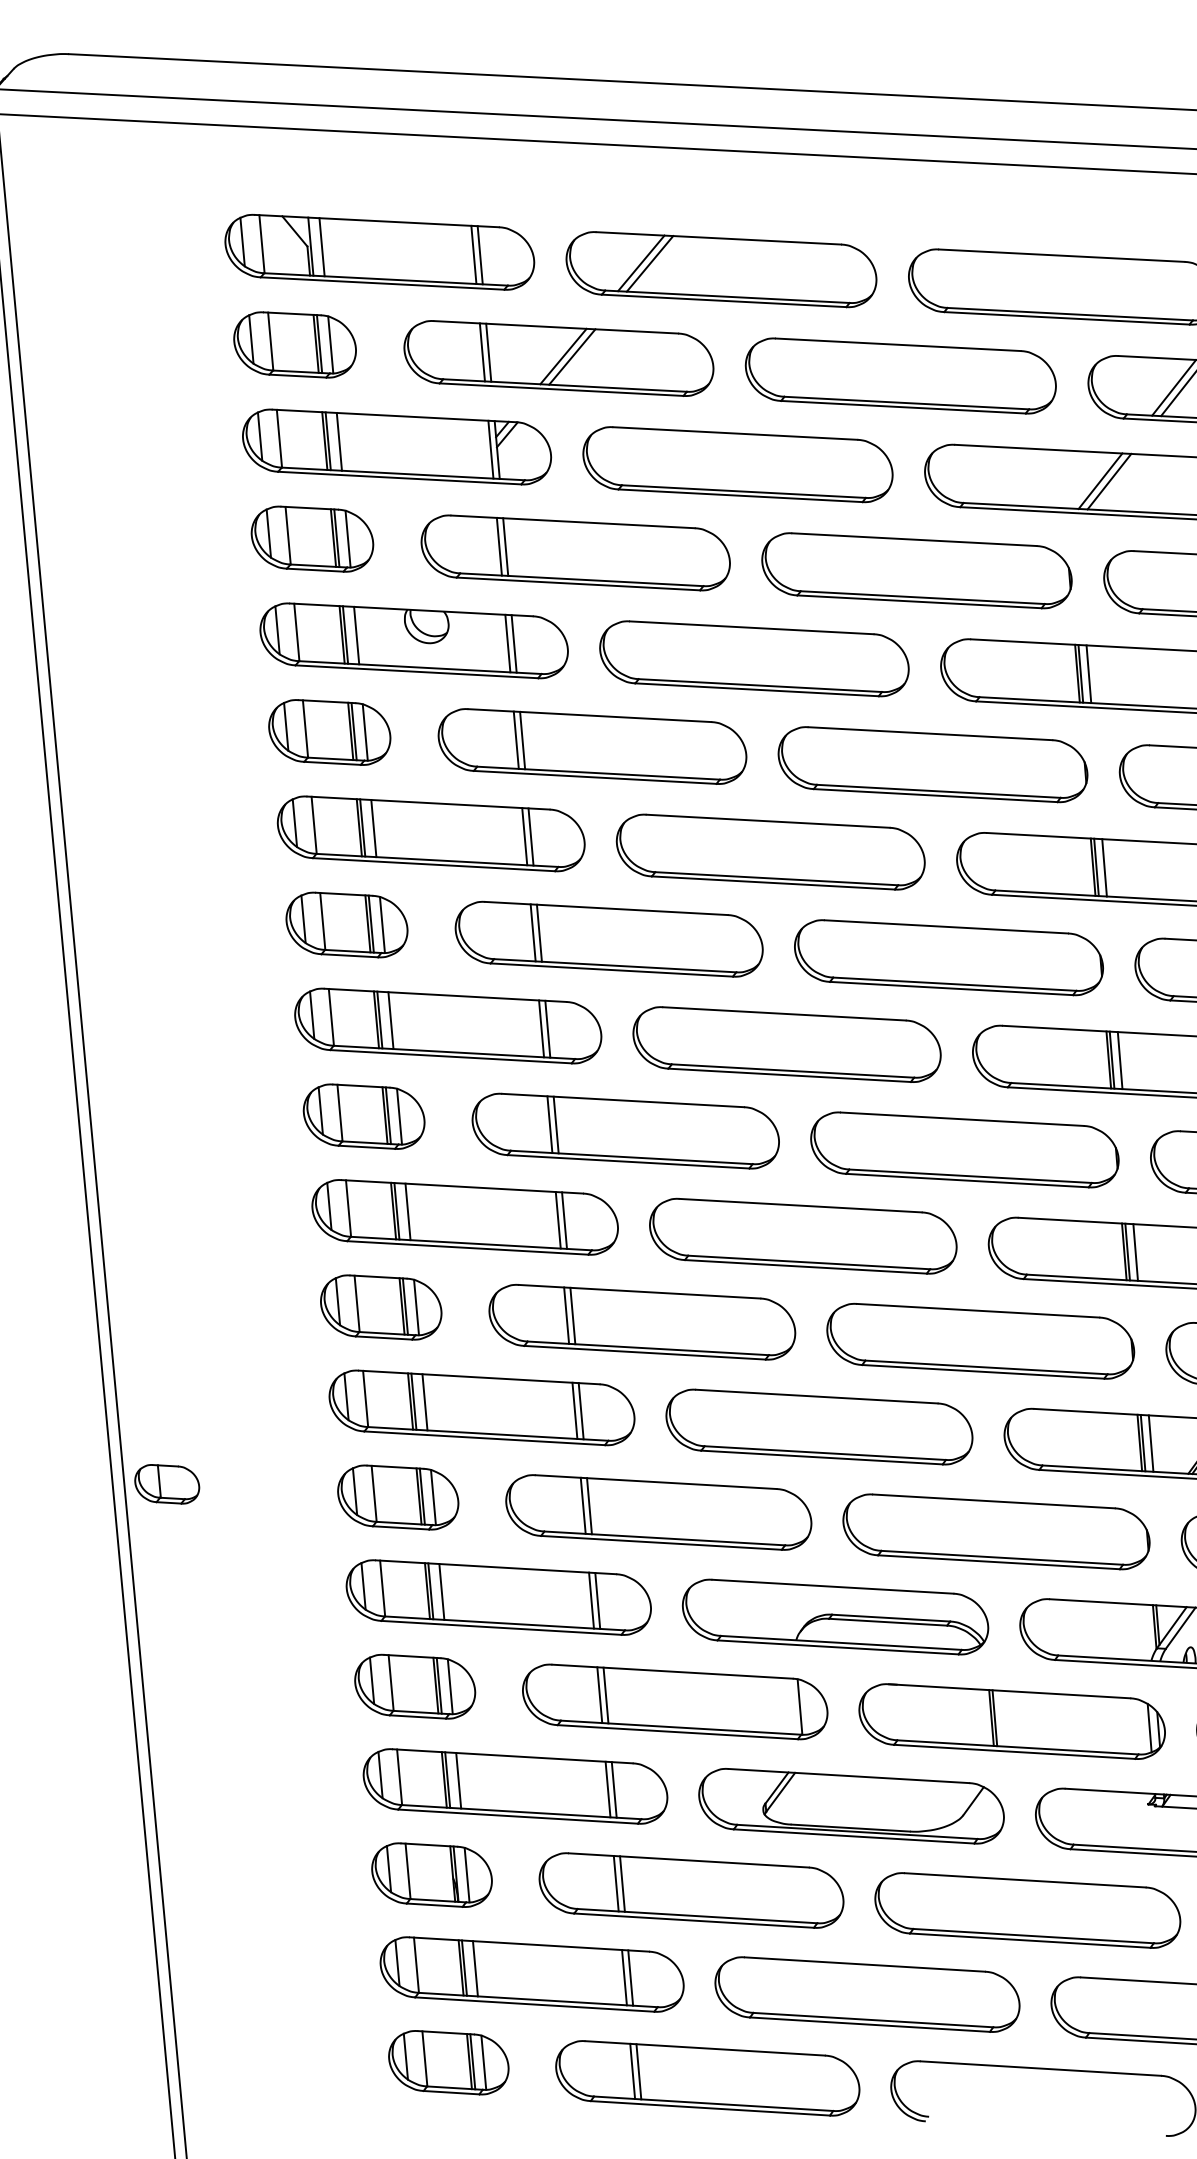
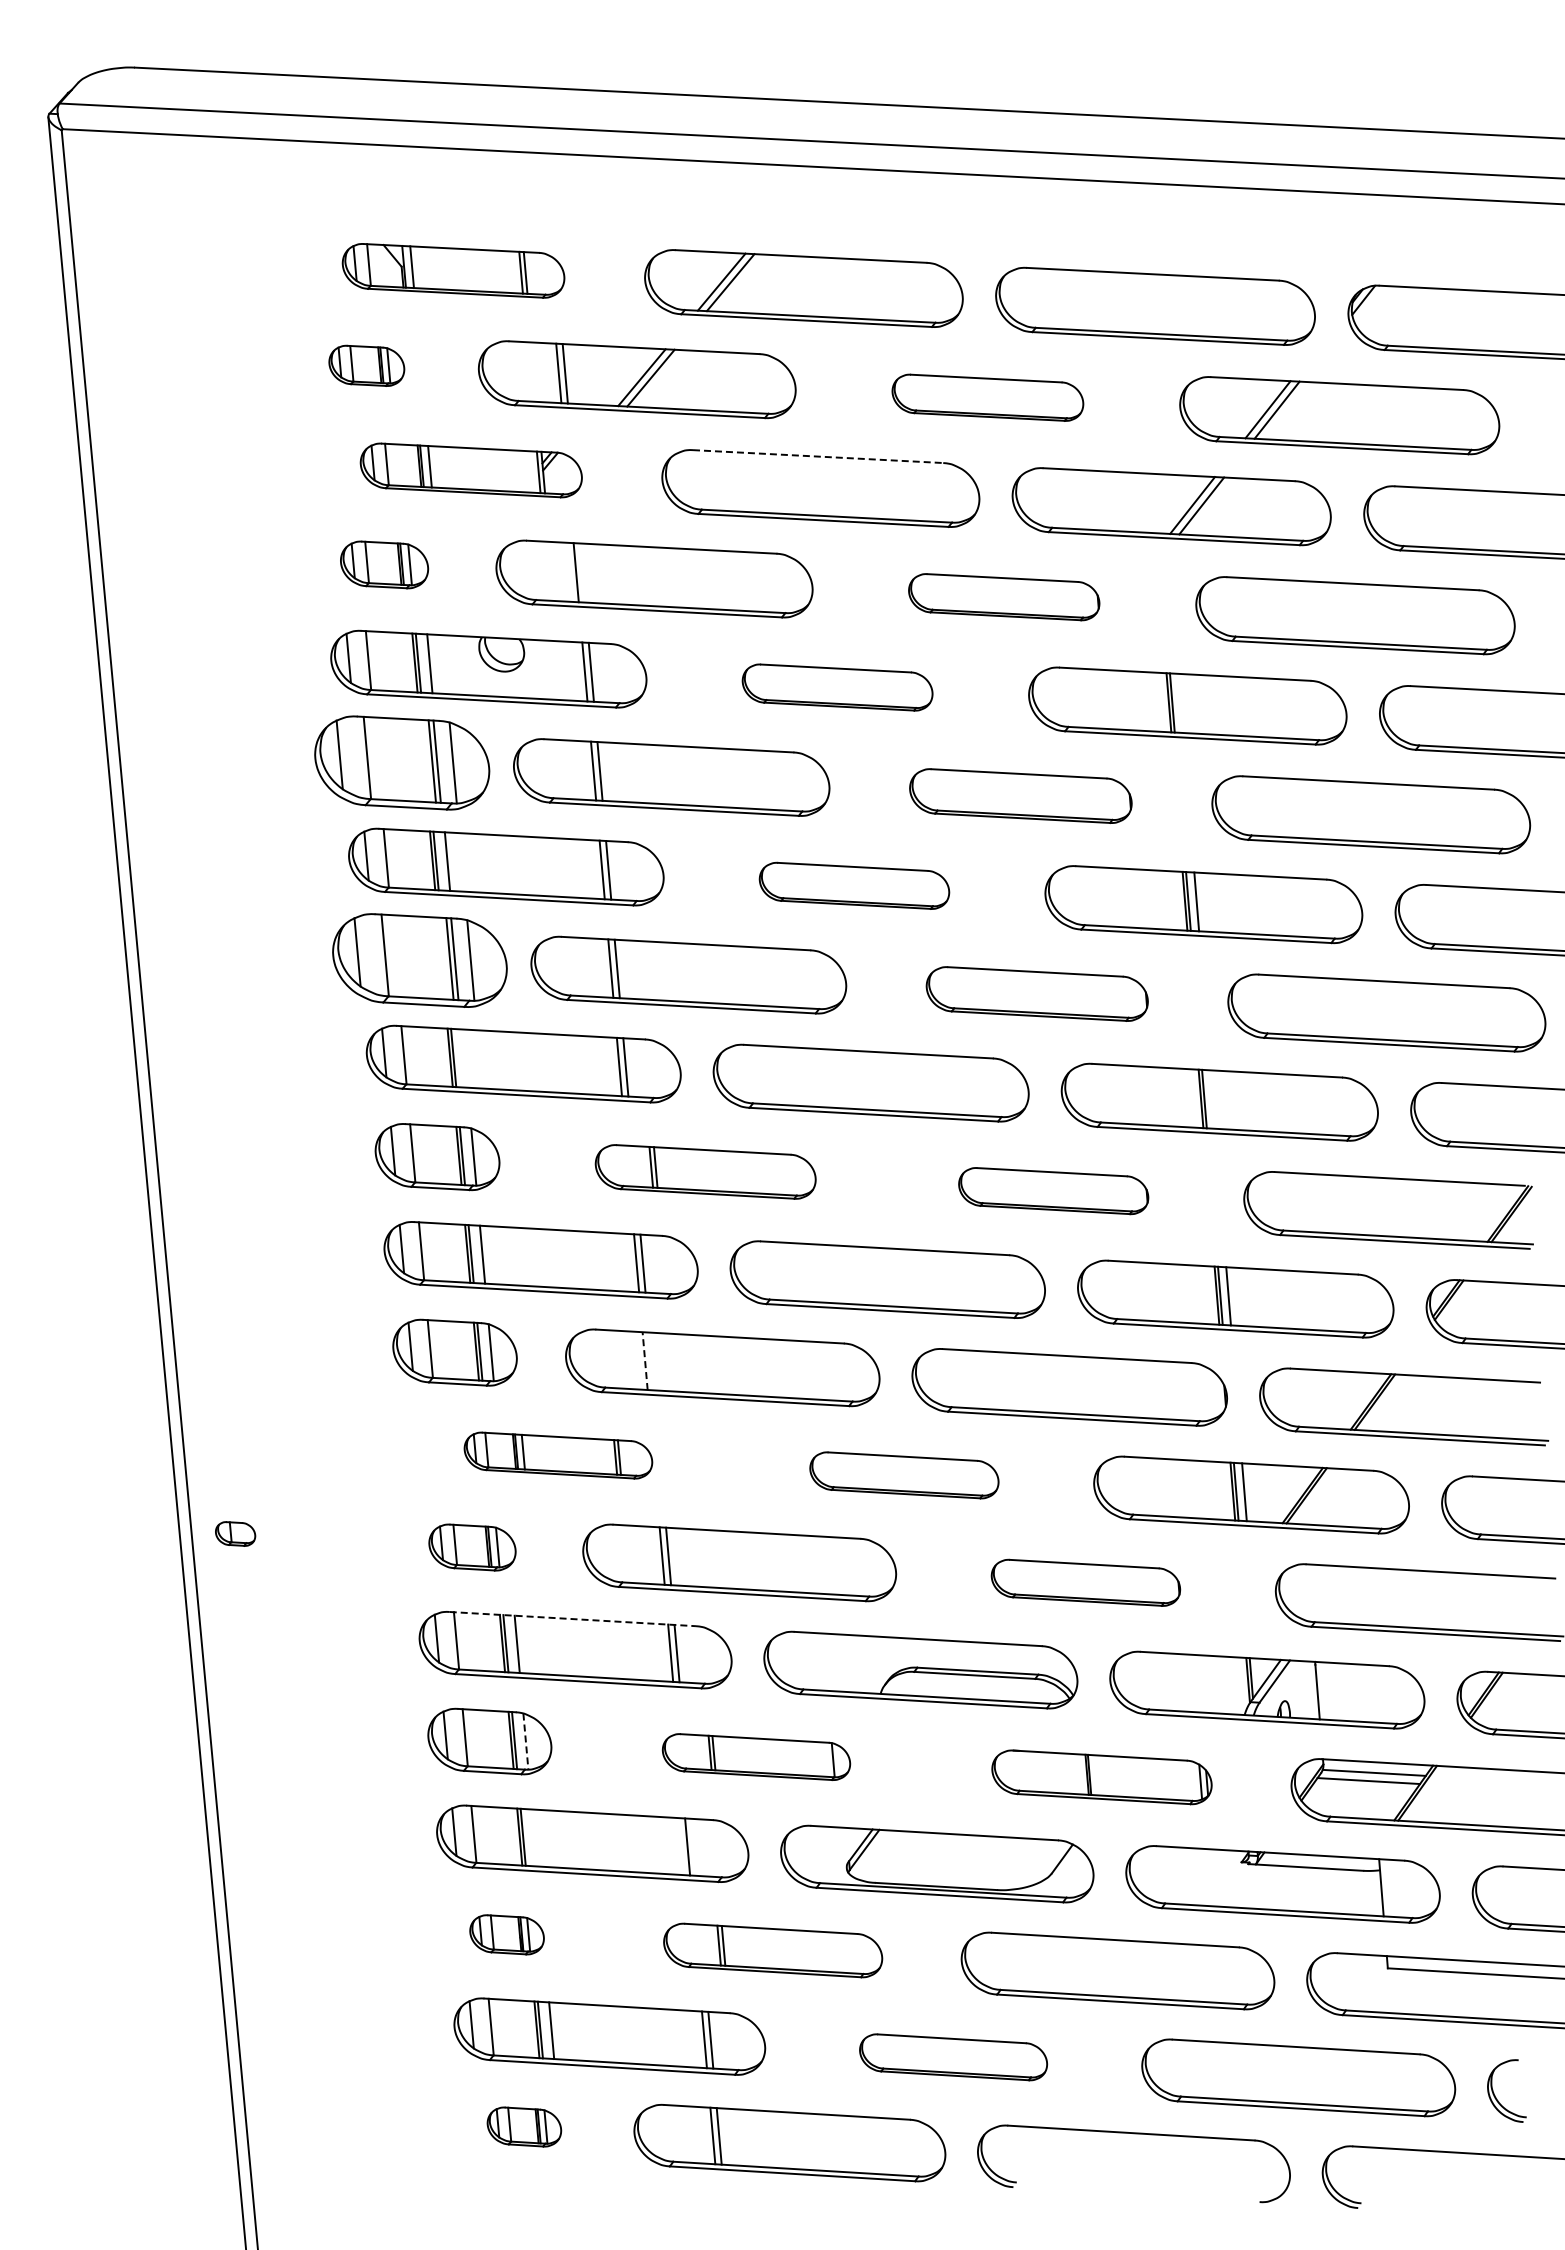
part: (379, 252) -> (453, 270), size x0.7
part: (294, 344) -> (366, 365), size x0.6
part: (900, 375) -> (987, 397), size x0.6
line: (735, 433) -> (818, 456), solid -> dashed
part: (397, 447) -> (471, 470), size x0.7
part: (312, 538) -> (384, 564), size x0.7
line: (505, 546) -> (582, 572), removed
part: (916, 569) -> (1003, 596), size x0.6
part: (754, 658) -> (837, 687), size x0.6
line: (1088, 673) -> (1180, 702), removed
part: (329, 732) -> (402, 763), size x1.4
part: (932, 764) -> (1020, 795), size x0.7
part: (770, 851) -> (854, 885), size x0.6
part: (346, 924) -> (419, 960), size x1.4
part: (949, 957) -> (1037, 993), size x0.7
line: (390, 1020) -> (464, 1058), removed
line: (1119, 1060) -> (1212, 1099), removed
part: (625, 1130) -> (705, 1171), size x0.7
part: (964, 1149) -> (1053, 1190), size x0.6
line: (566, 1315) -> (645, 1360), solid -> dashed
line: (572, 1316) -> (651, 1361), removed
part: (482, 1407) -> (558, 1455), size x0.6
part: (819, 1427) -> (904, 1475), size x0.6
part: (167, 1483) -> (235, 1533), size x0.6
part: (398, 1497) -> (472, 1547), size x0.7
part: (996, 1531) -> (1085, 1582), size x0.6
line: (496, 1567) -> (573, 1619), solid -> dashed
line: (449, 1687) -> (525, 1742), solid -> dashed
part: (675, 1701) -> (756, 1756), size x0.6
part: (1011, 1721) -> (1101, 1777), size x0.7
line: (458, 1780) -> (534, 1837), removed
line: (613, 1789) -> (693, 1846), removed
part: (431, 1874) -> (506, 1934), size x0.6
part: (690, 1890) -> (772, 1950), size x0.7
part: (867, 1994) -> (953, 2057), size x0.6
part: (448, 2062) -> (524, 2126), size x0.6

